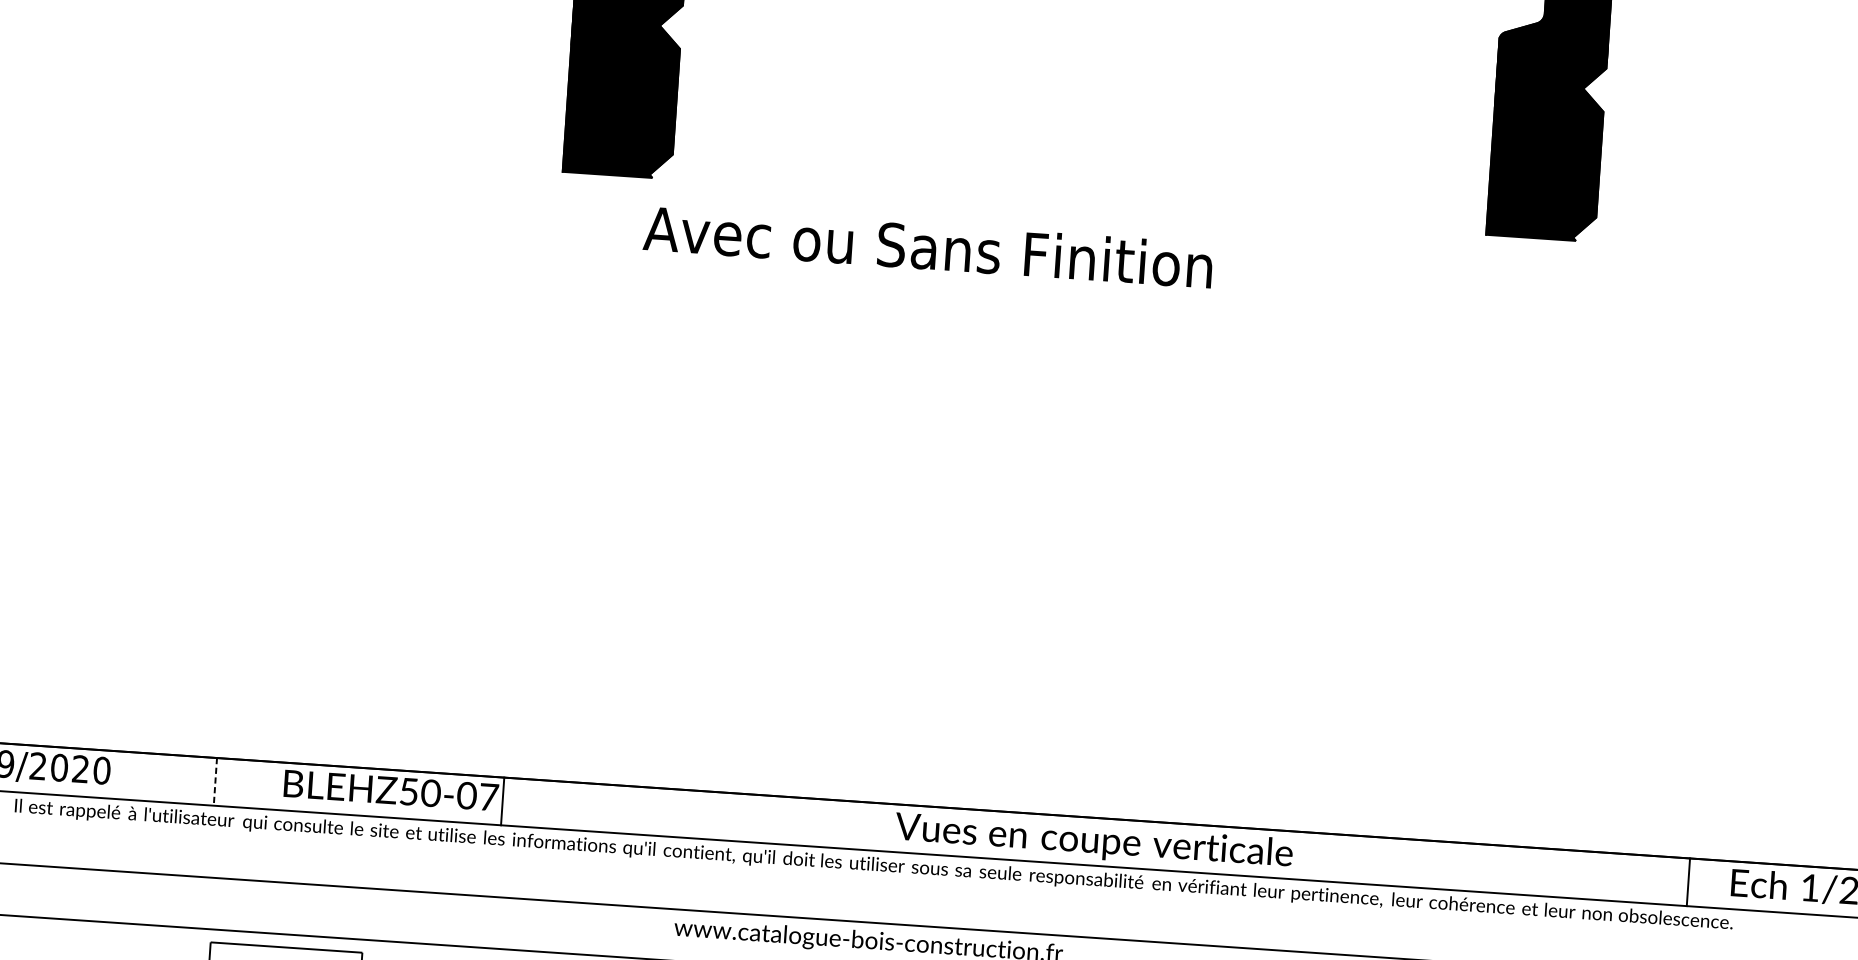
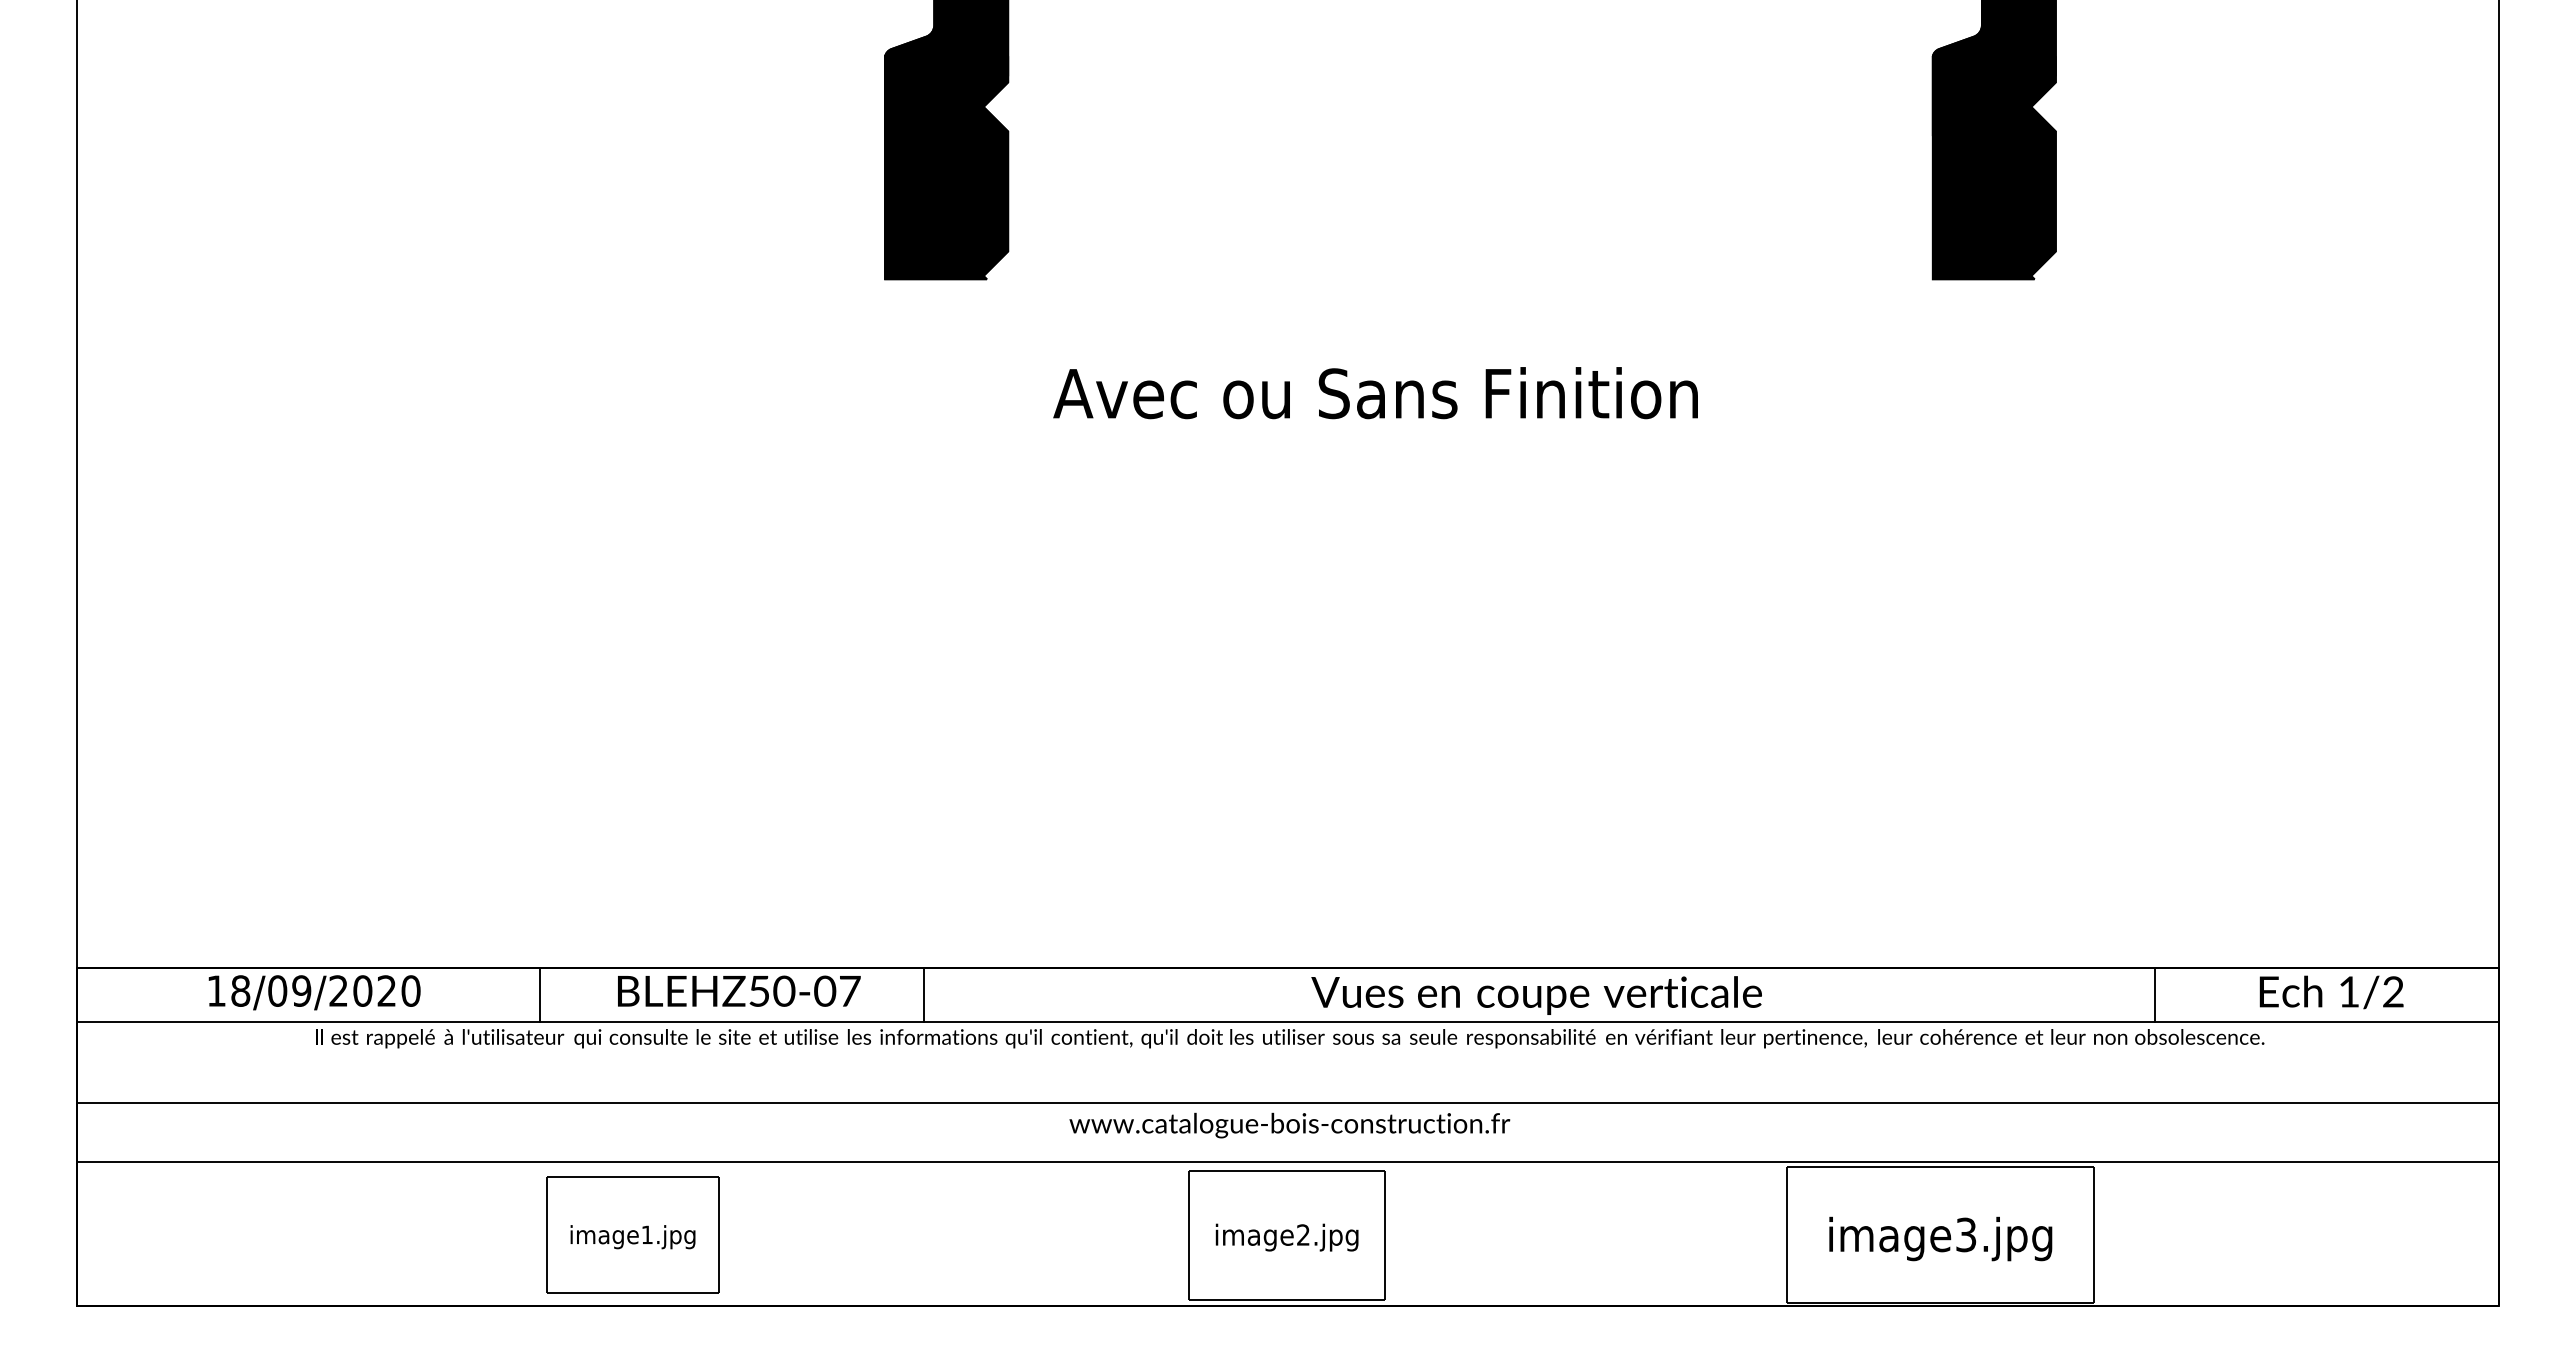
text: (928, 247) -> (1375, 393), moved
line: (214, 782) -> (539, 995), dashed -> solid
line: (502, 801) -> (923, 994), moved
line: (1688, 881) -> (2155, 994), moved

